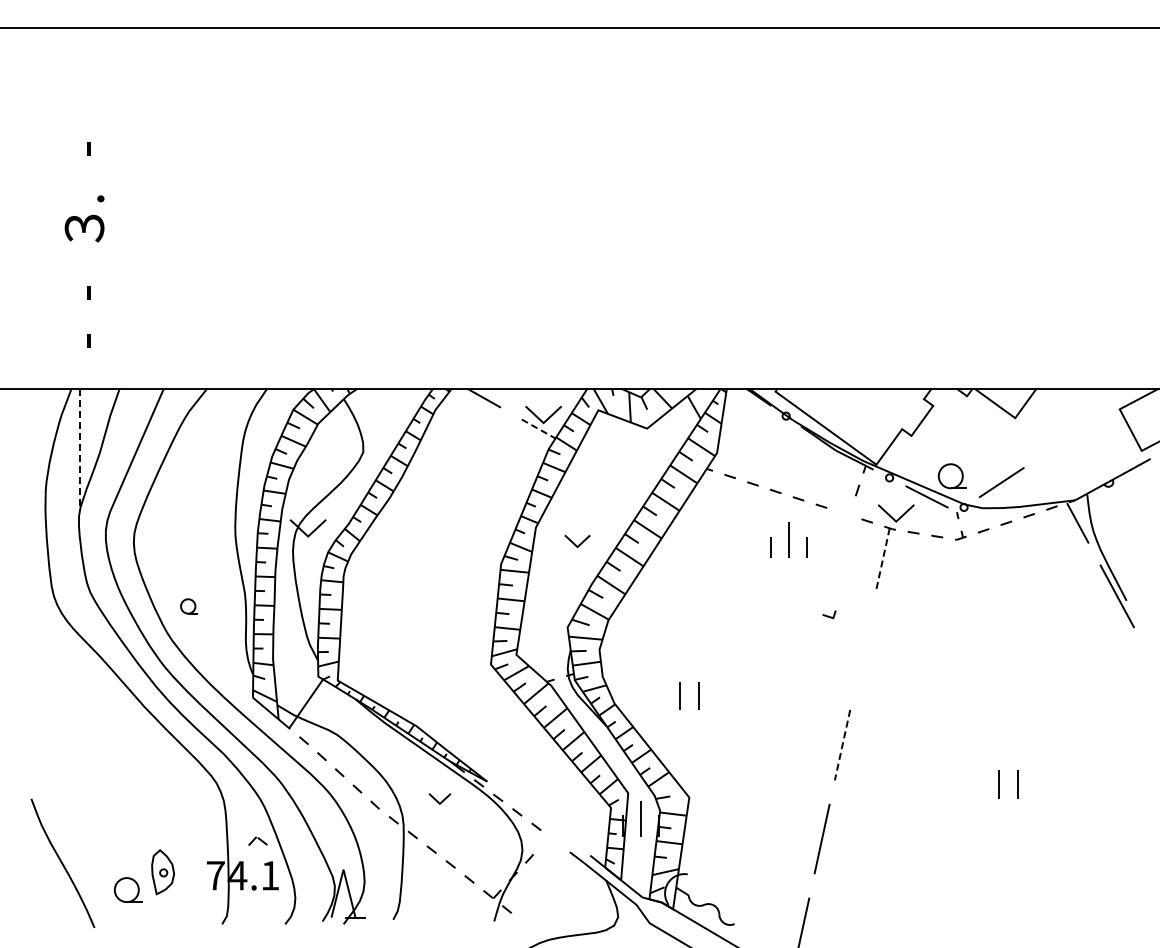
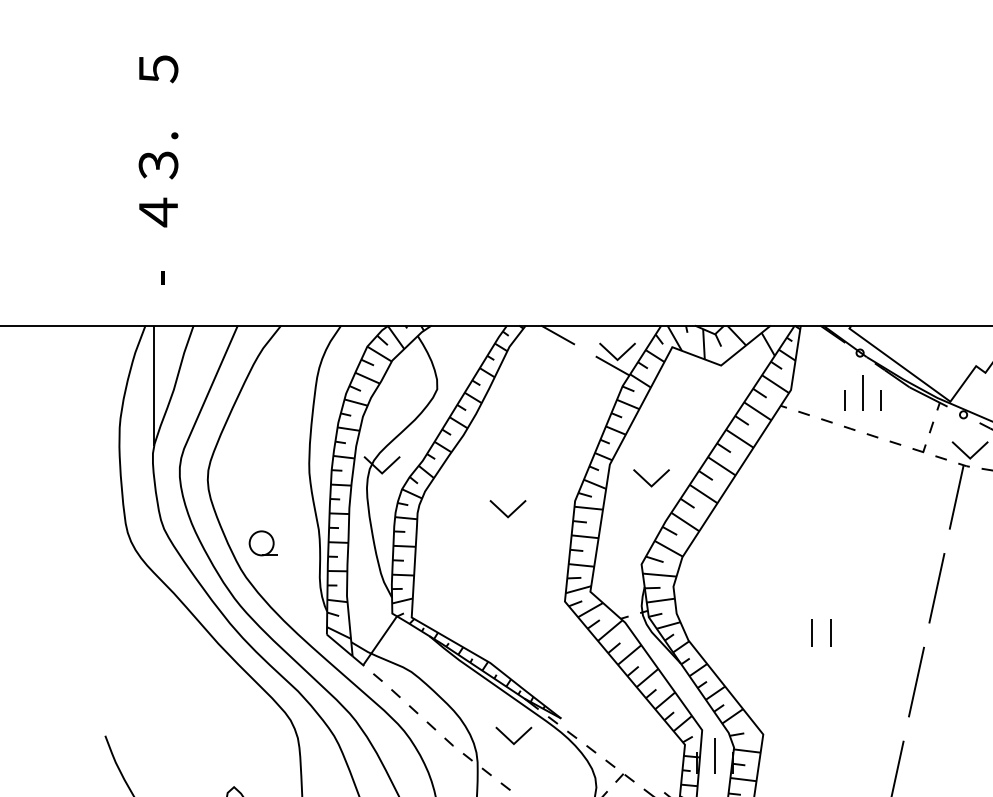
text: (84, 136) -> (158, 73), - -> ５
text: (84, 279) -> (158, 216), - -> ４
line: (539, 429) -> (613, 366), dashed -> solid
line: (79, 449) -> (153, 386), dashed -> solid
part: (788, 539) -> (862, 392), moved
part: (577, 541) -> (651, 478), size x1.43
line: (882, 560) -> (956, 497), dashed -> solid
part: (433, 572) -> (507, 509), added
part: (188, 606) -> (262, 543), size x1.67
part: (829, 614) -> (919, 448), moved
line: (862, 651) -> (936, 588), added
part: (680, 695) -> (812, 632), moved
line: (842, 745) -> (916, 682), dashed -> solid
part: (439, 798) -> (513, 735), size x1.67
part: (257, 840) -> (624, 777), moved

